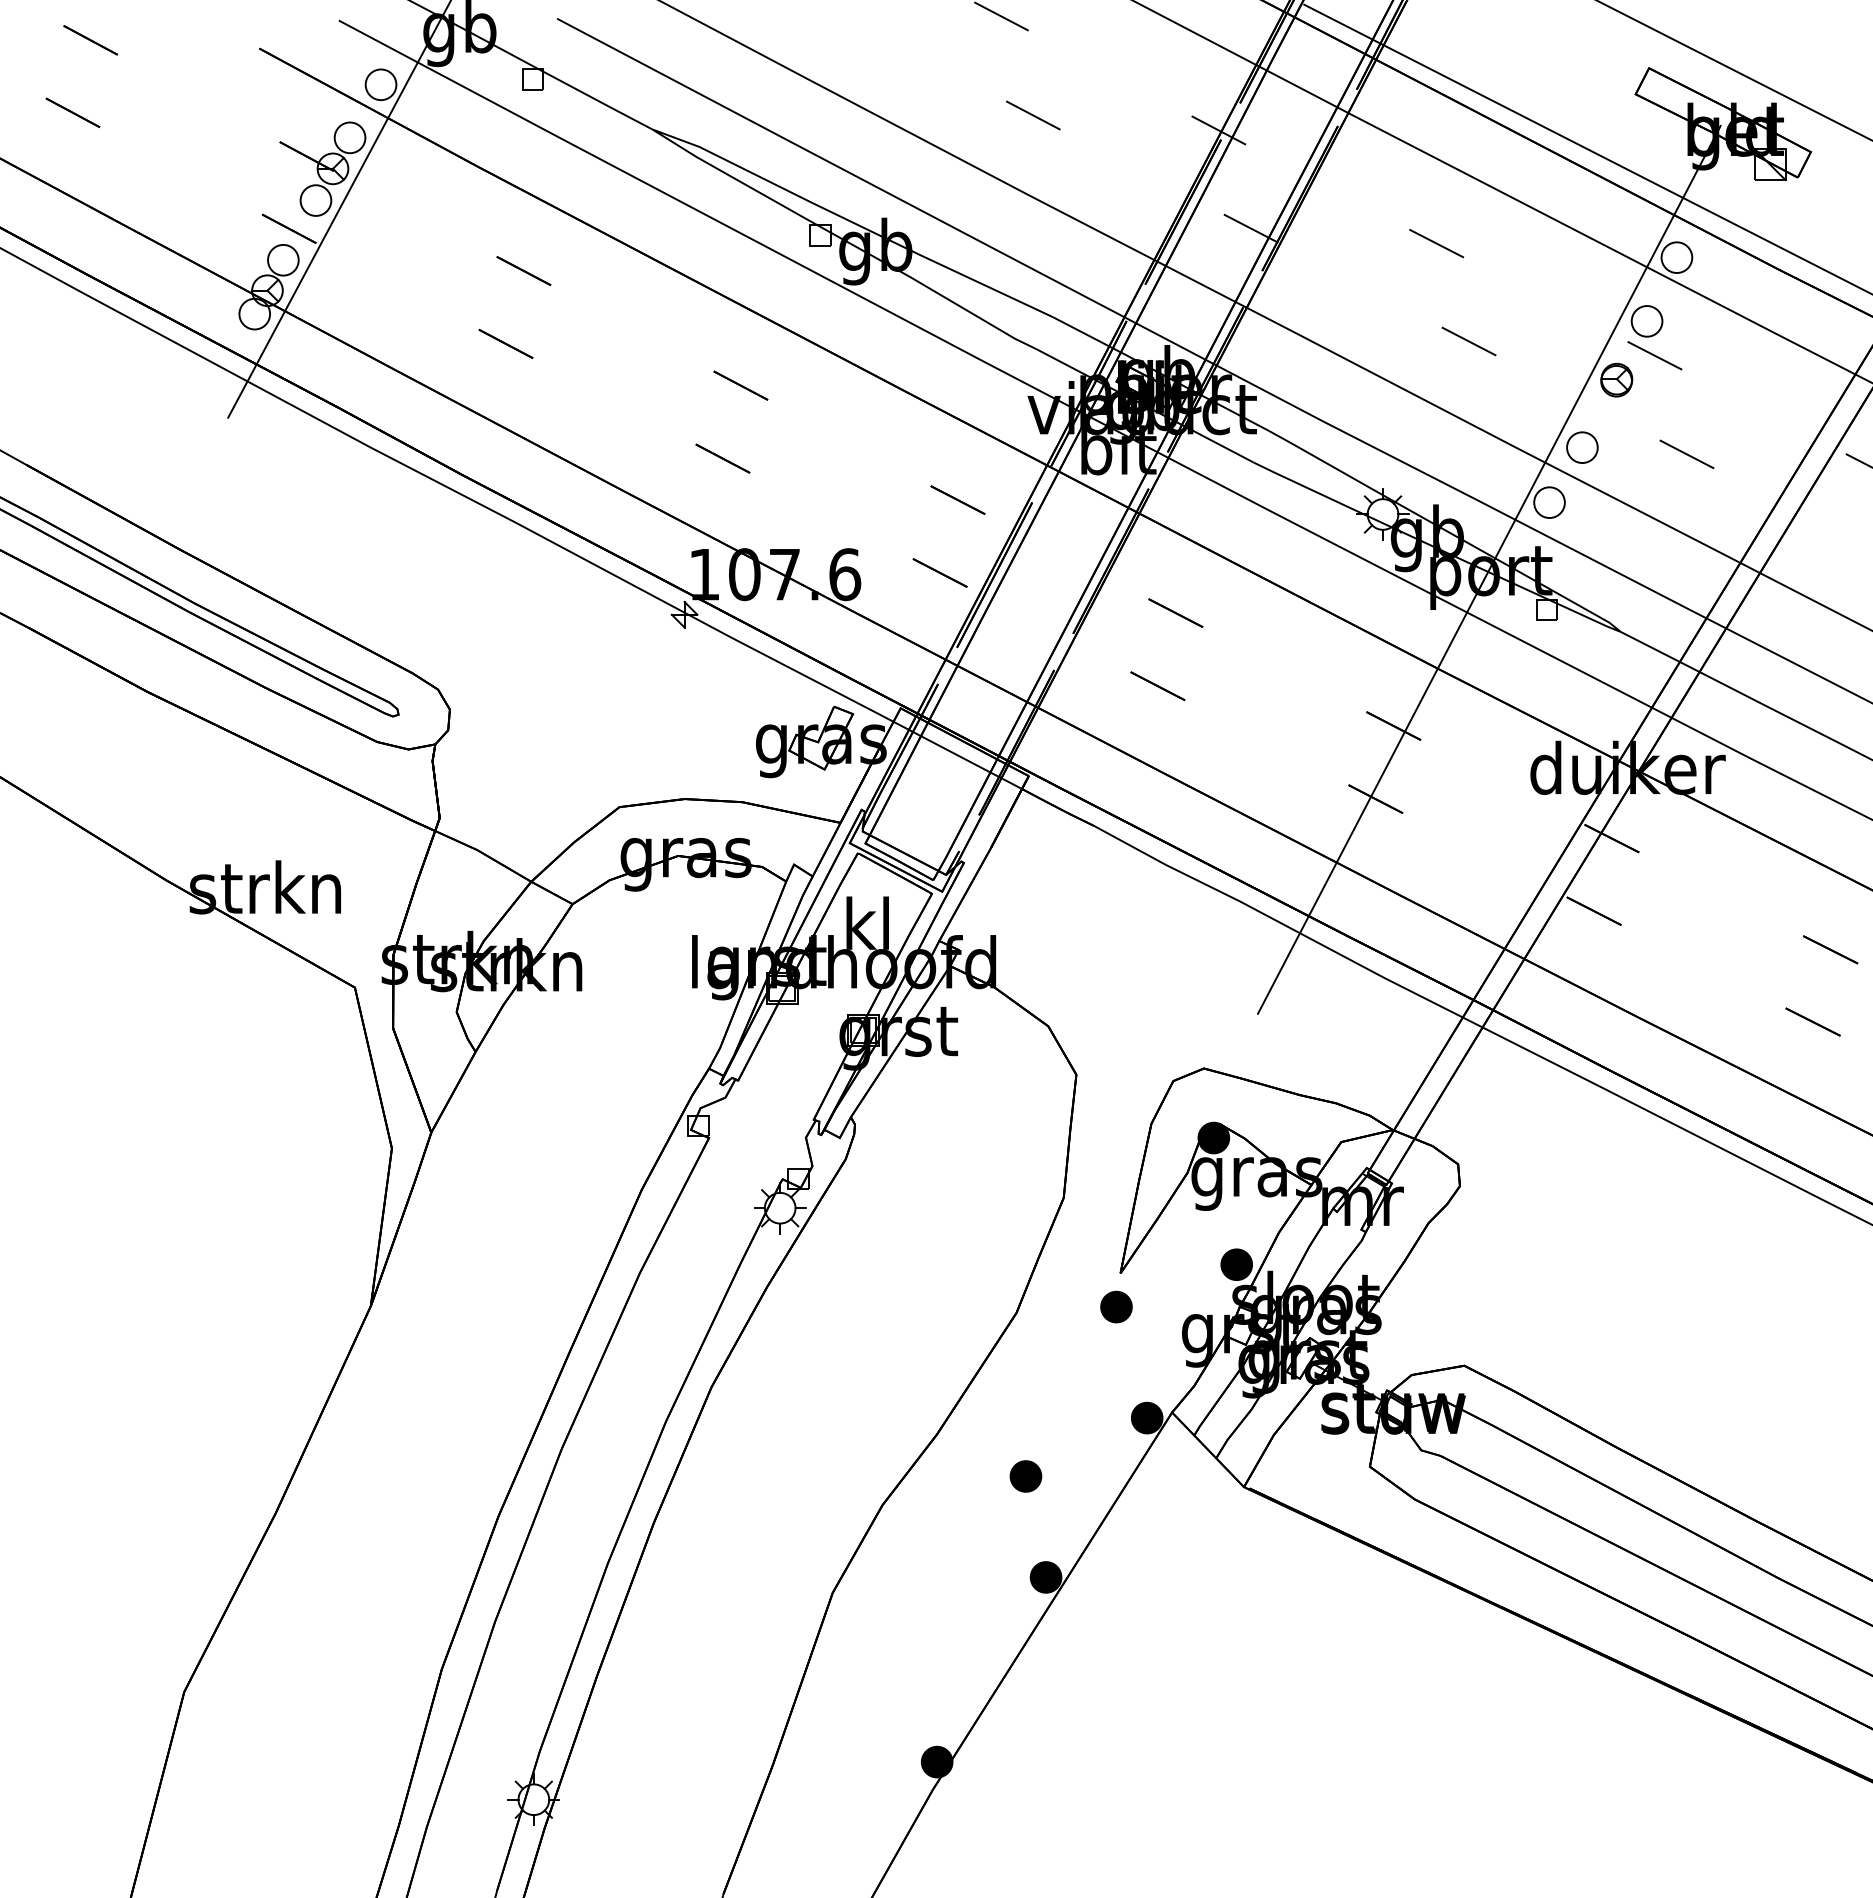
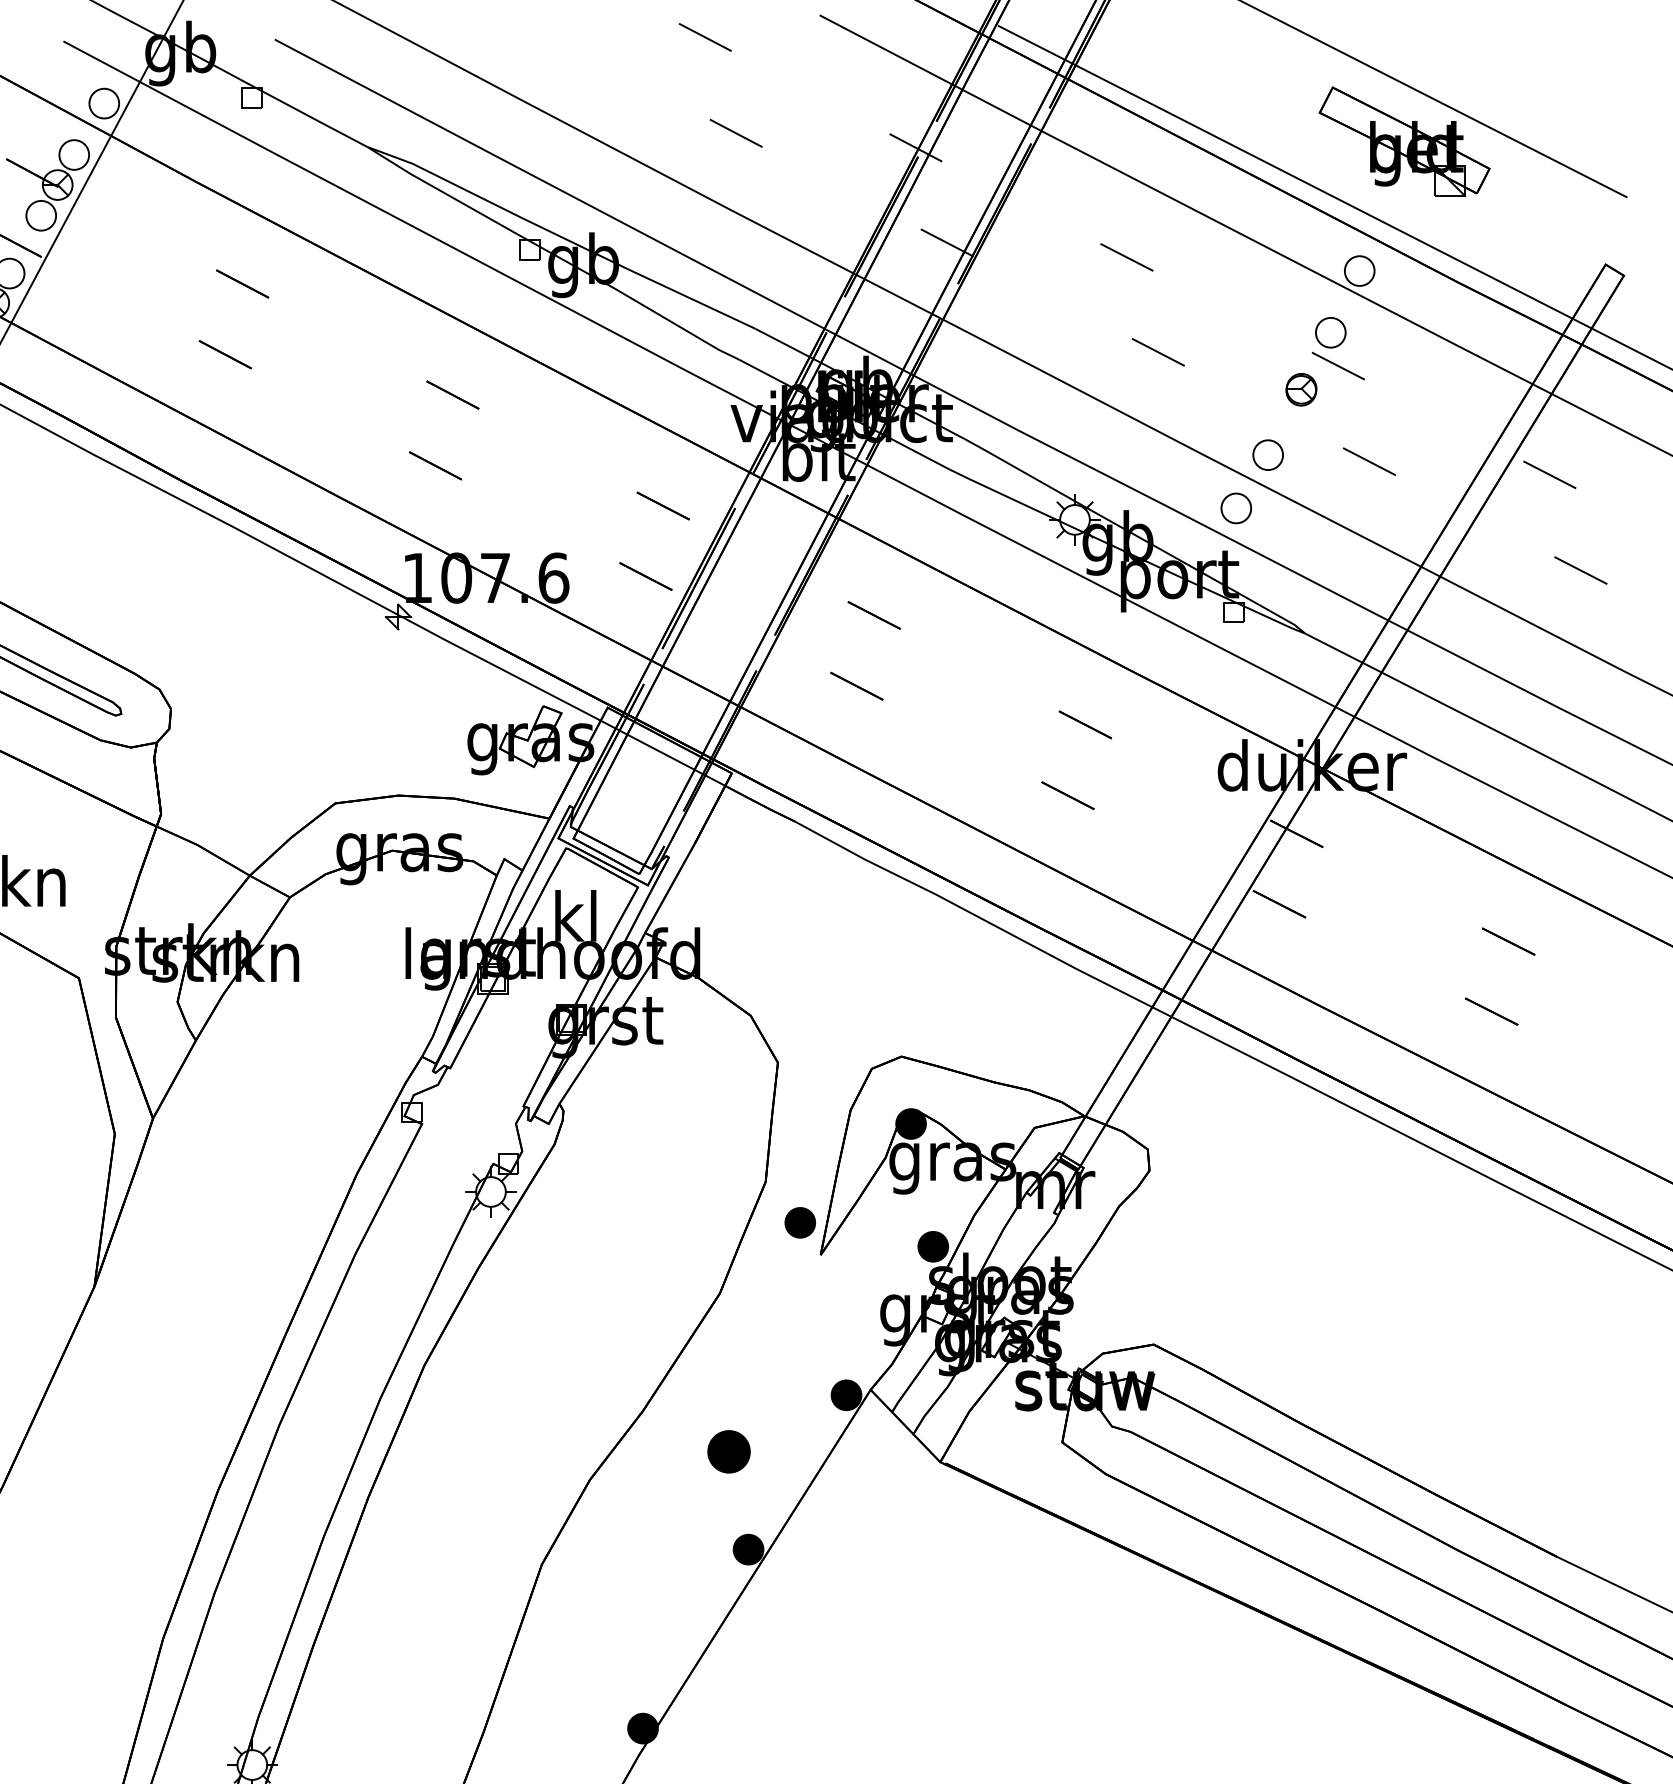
line: (1488, 569) -> (1177, 573), removed
part: (1116, 1306) -> (800, 1222), moved
part: (1025, 1476) -> (728, 1451), size x1.4

